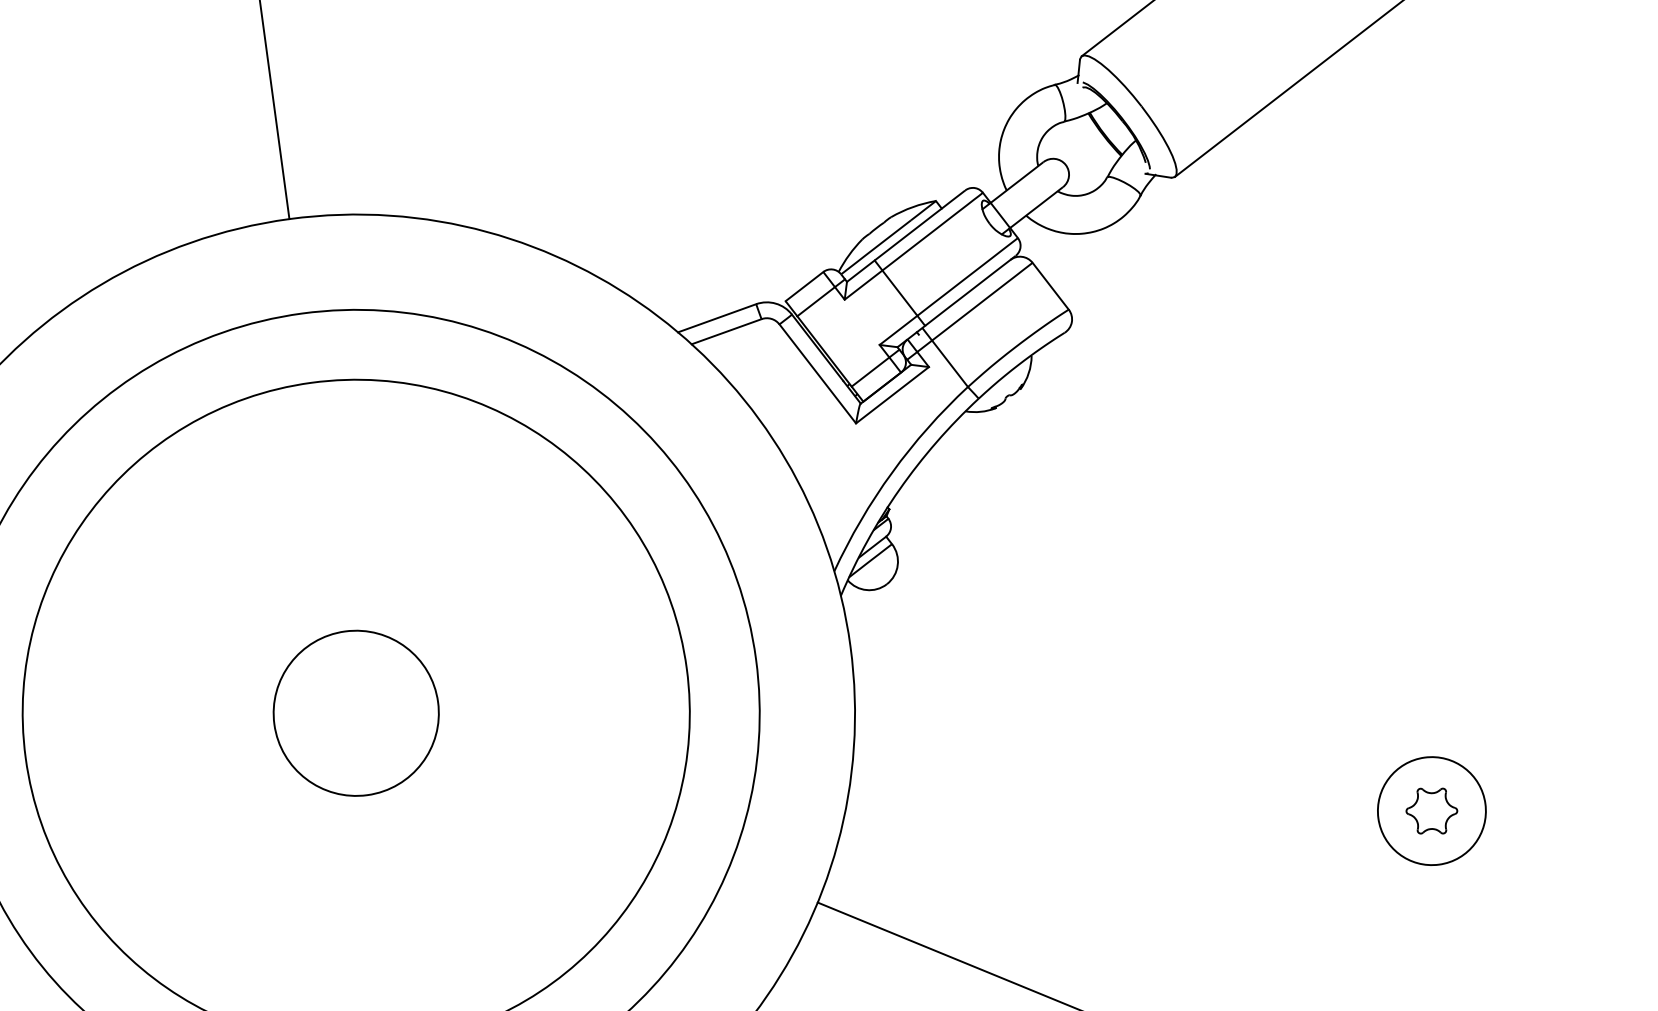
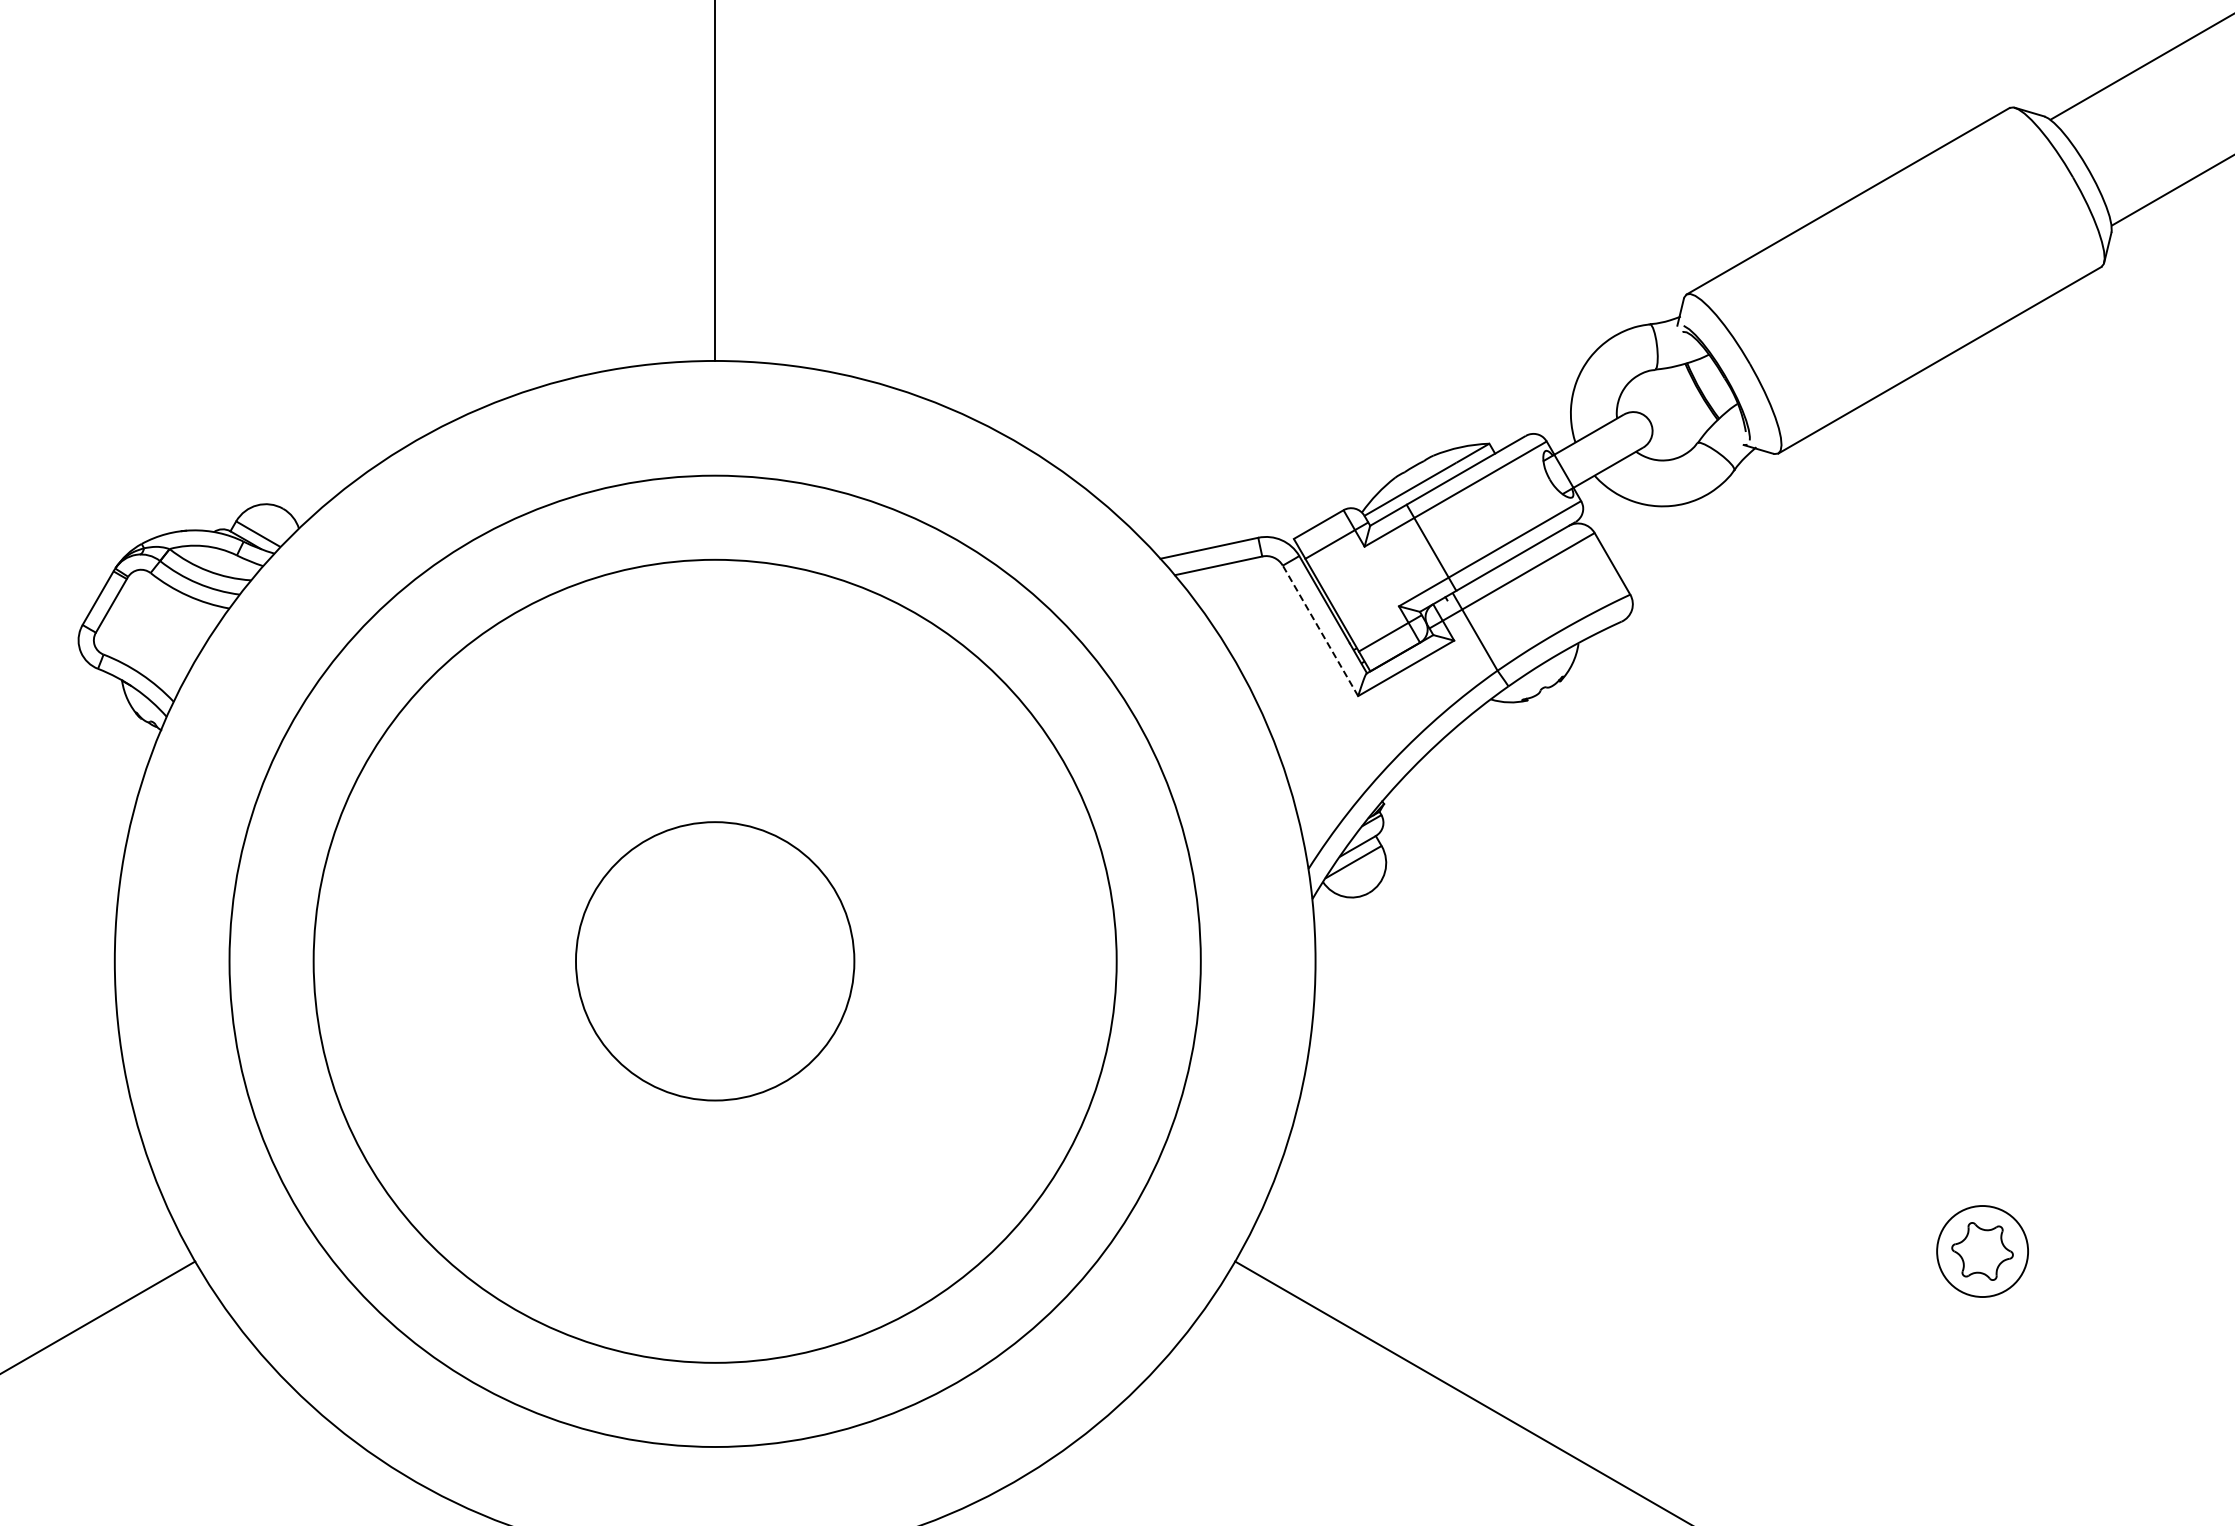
line: (817, 373) -> (1320, 630), solid -> dashed
circle: (355, 712) -> (714, 960), size x1.4
circle: (1431, 811) -> (1982, 1251), size x0.7

